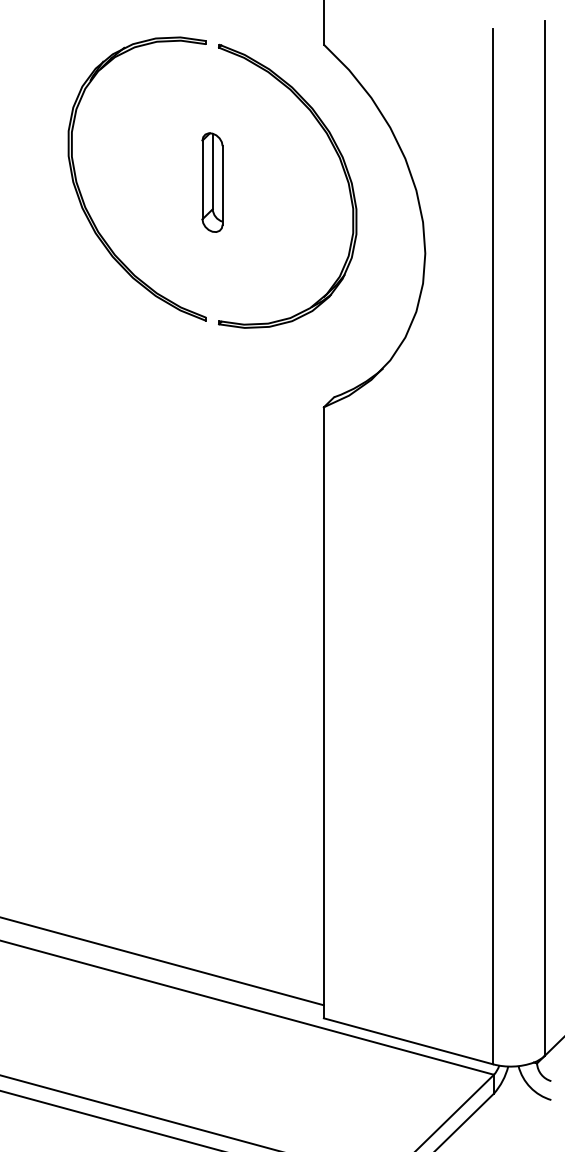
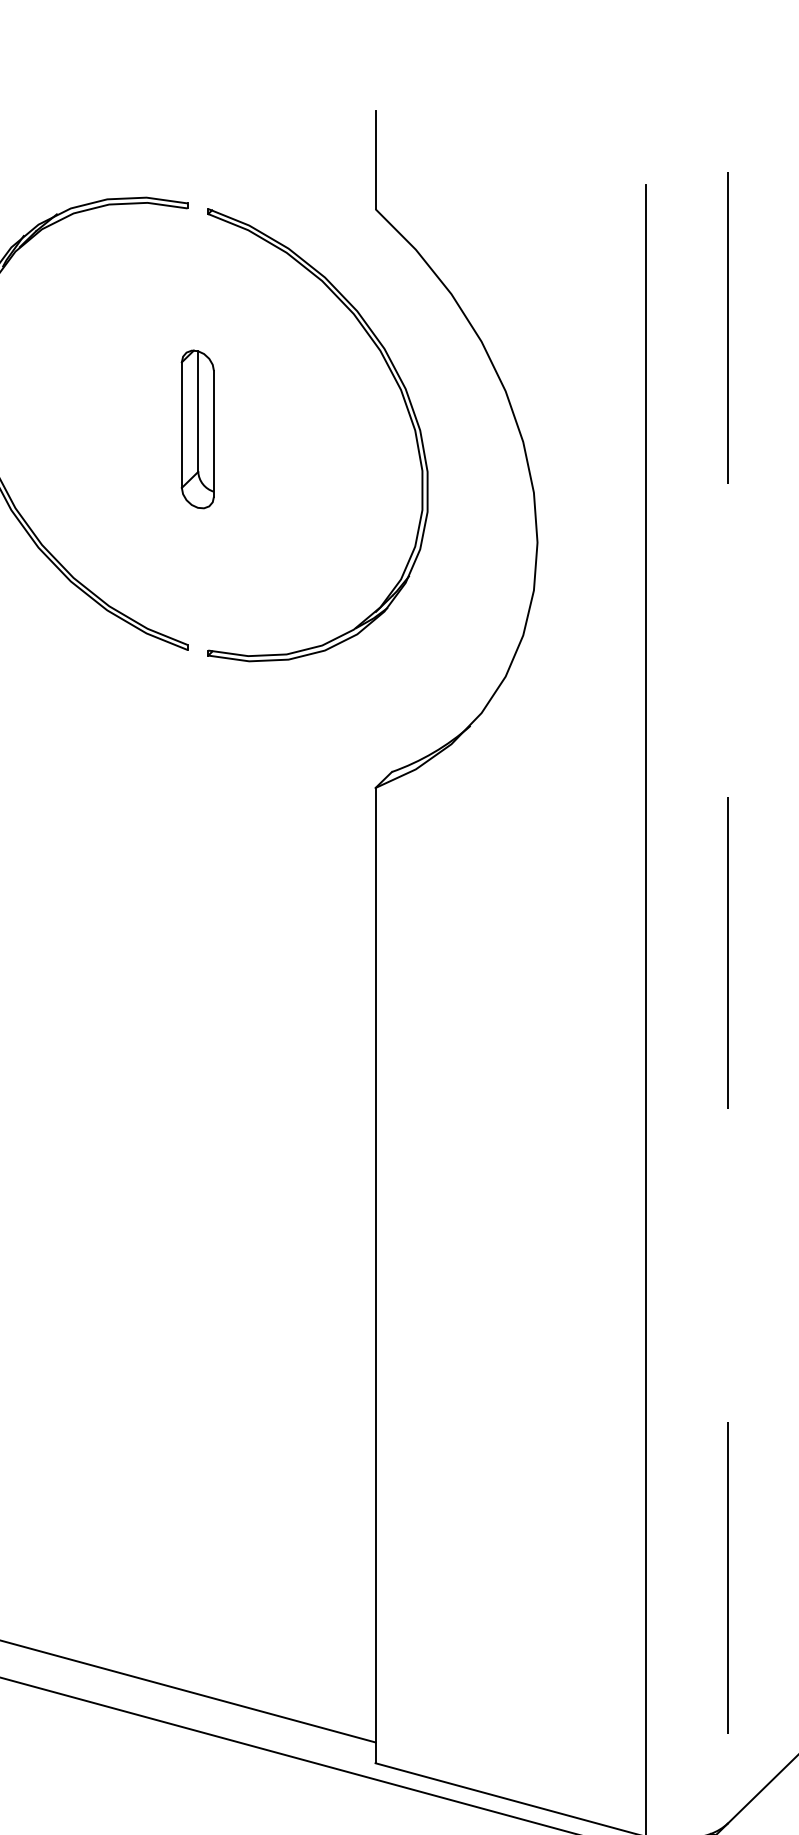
line: (544, 539) -> (727, 998), solid -> dashed

